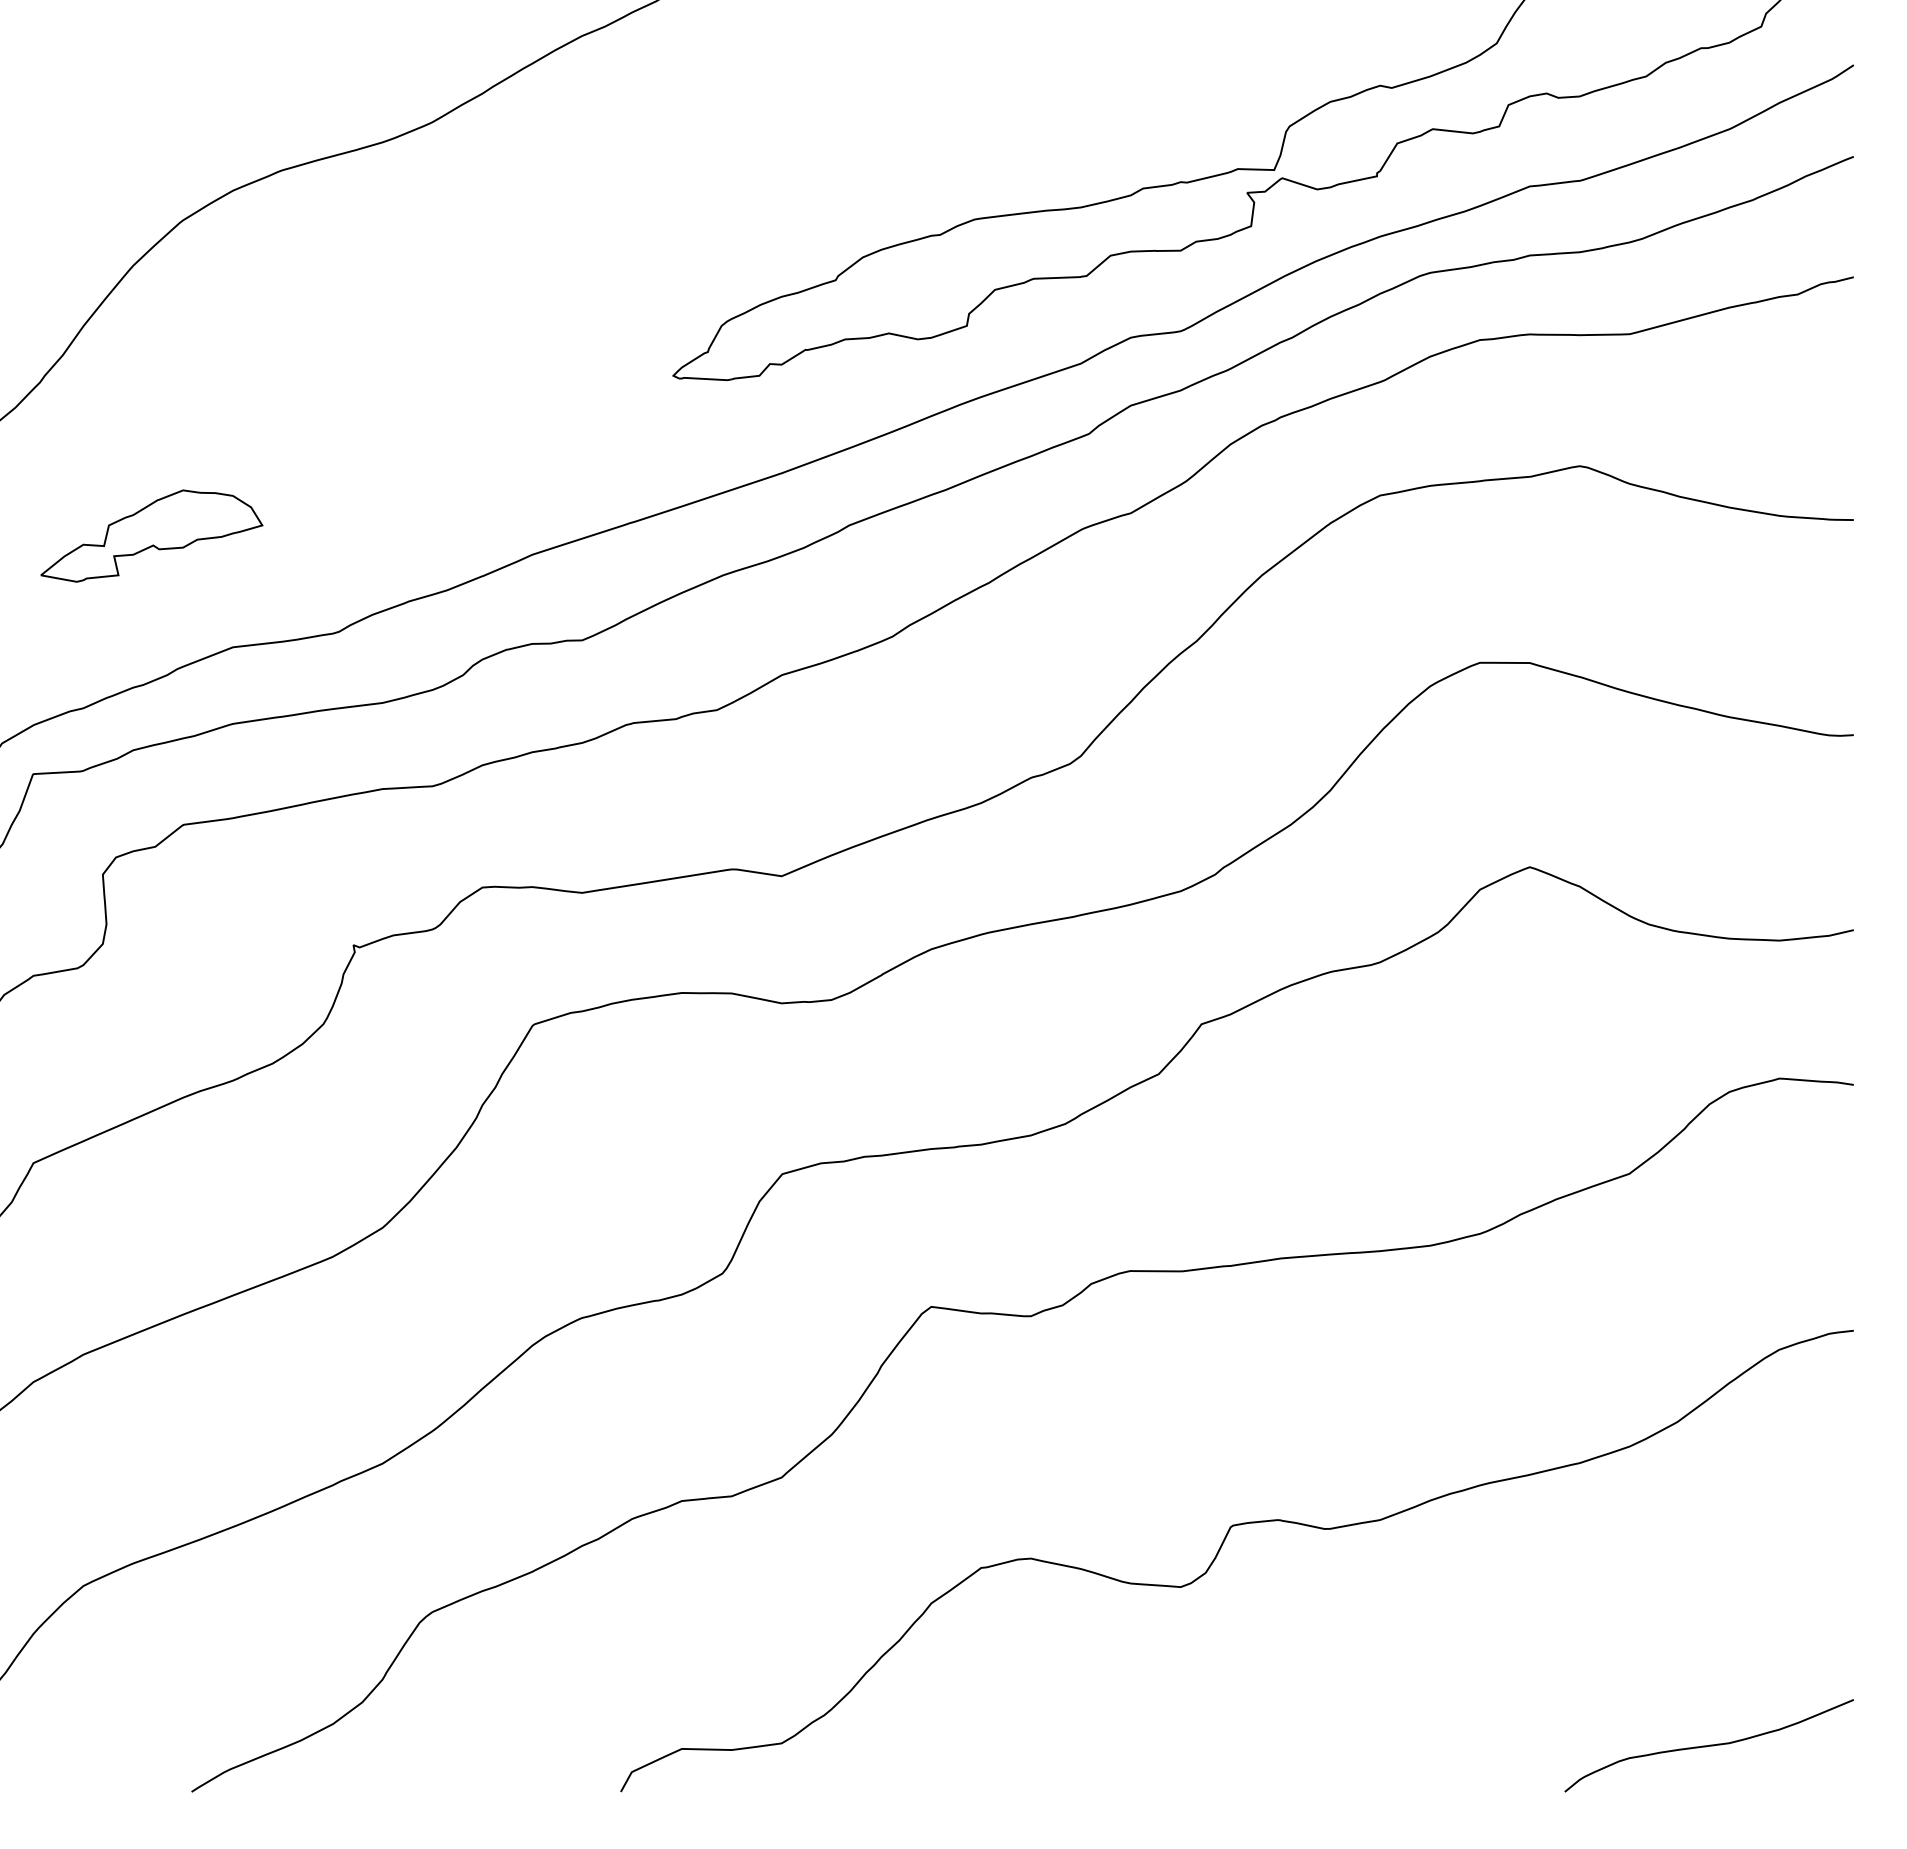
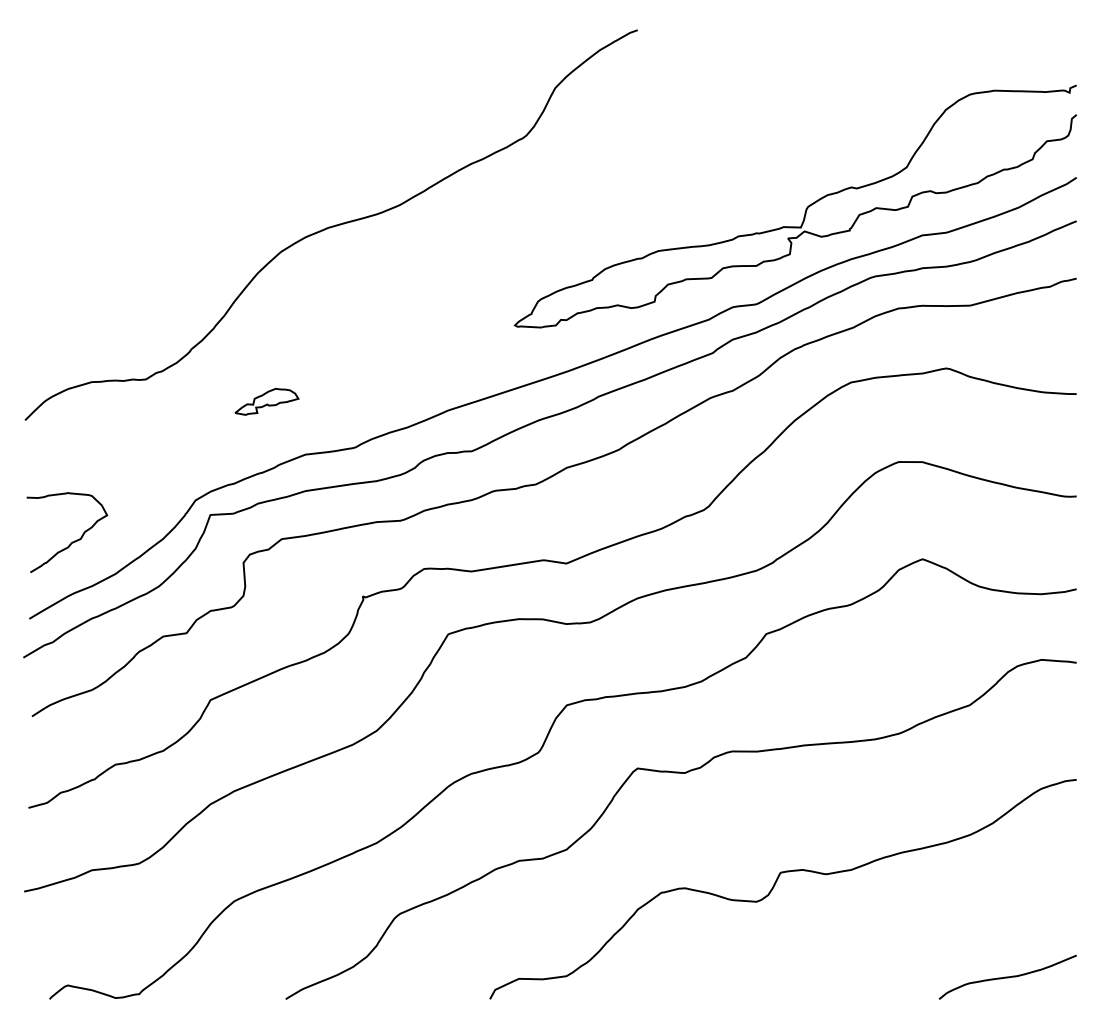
part: (151, 535) -> (266, 401), size x0.6

